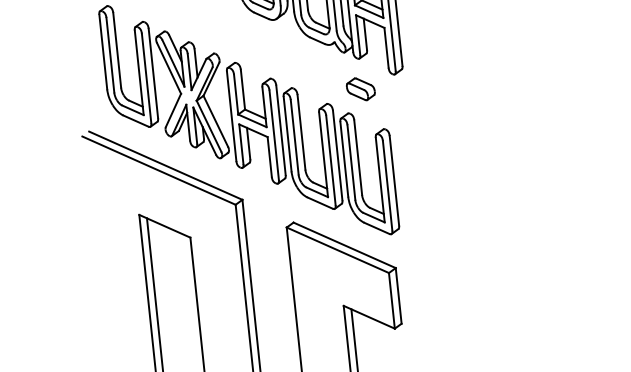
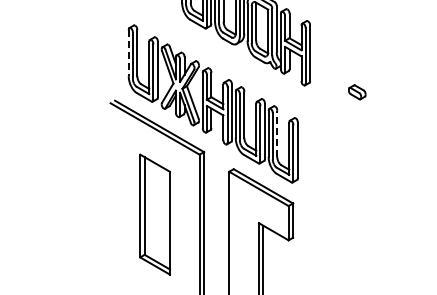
line: (102, 52) -> (128, 53), solid -> dashed
part: (361, 89) -> (357, 92), moved
line: (358, 157) -> (277, 133), solid -> dashed

